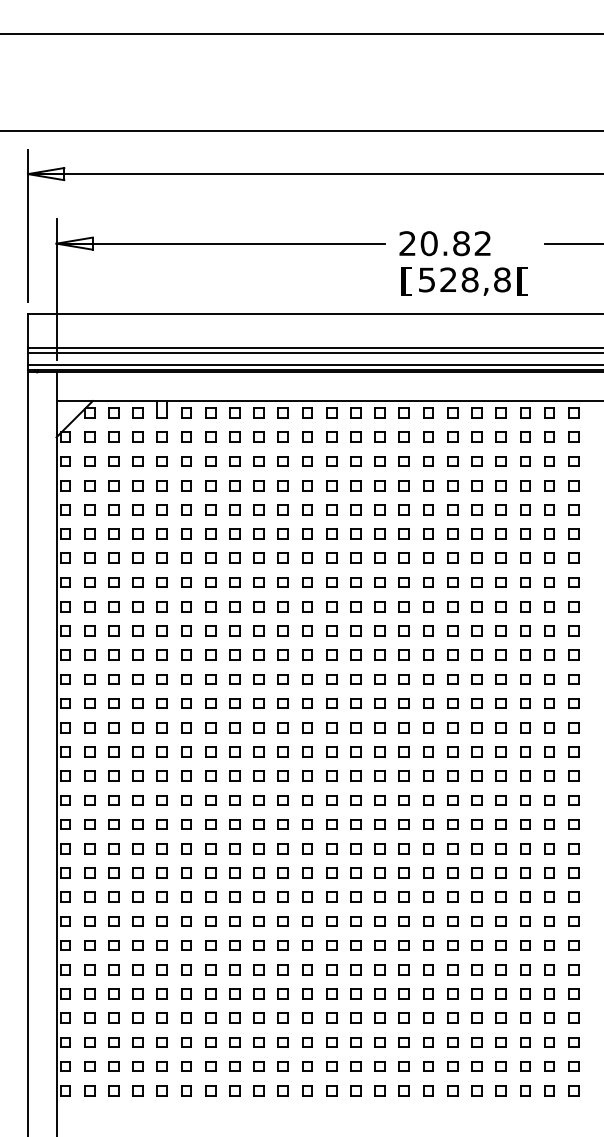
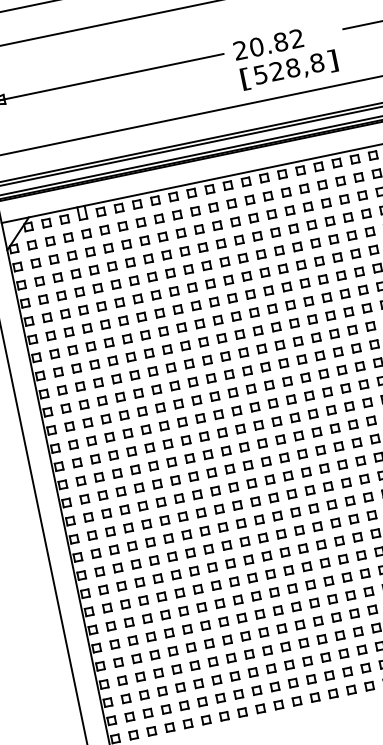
text: (522, 281) -> (332, 61), [ -> ]

